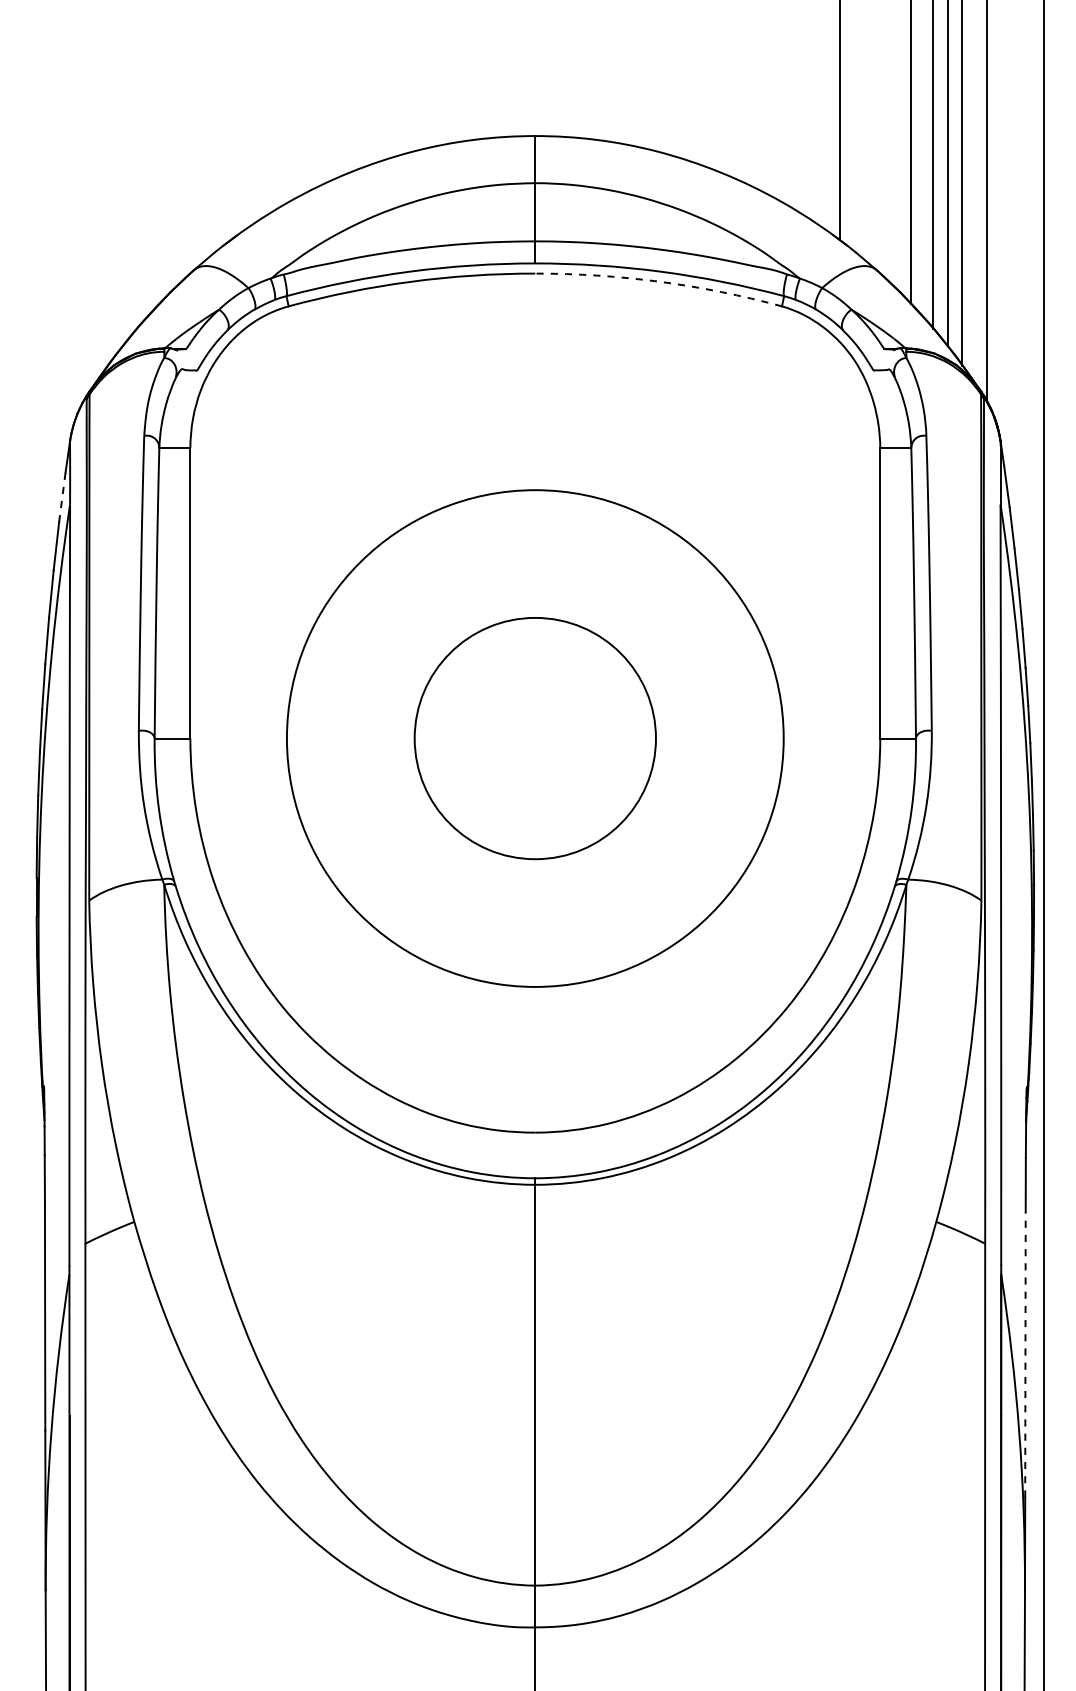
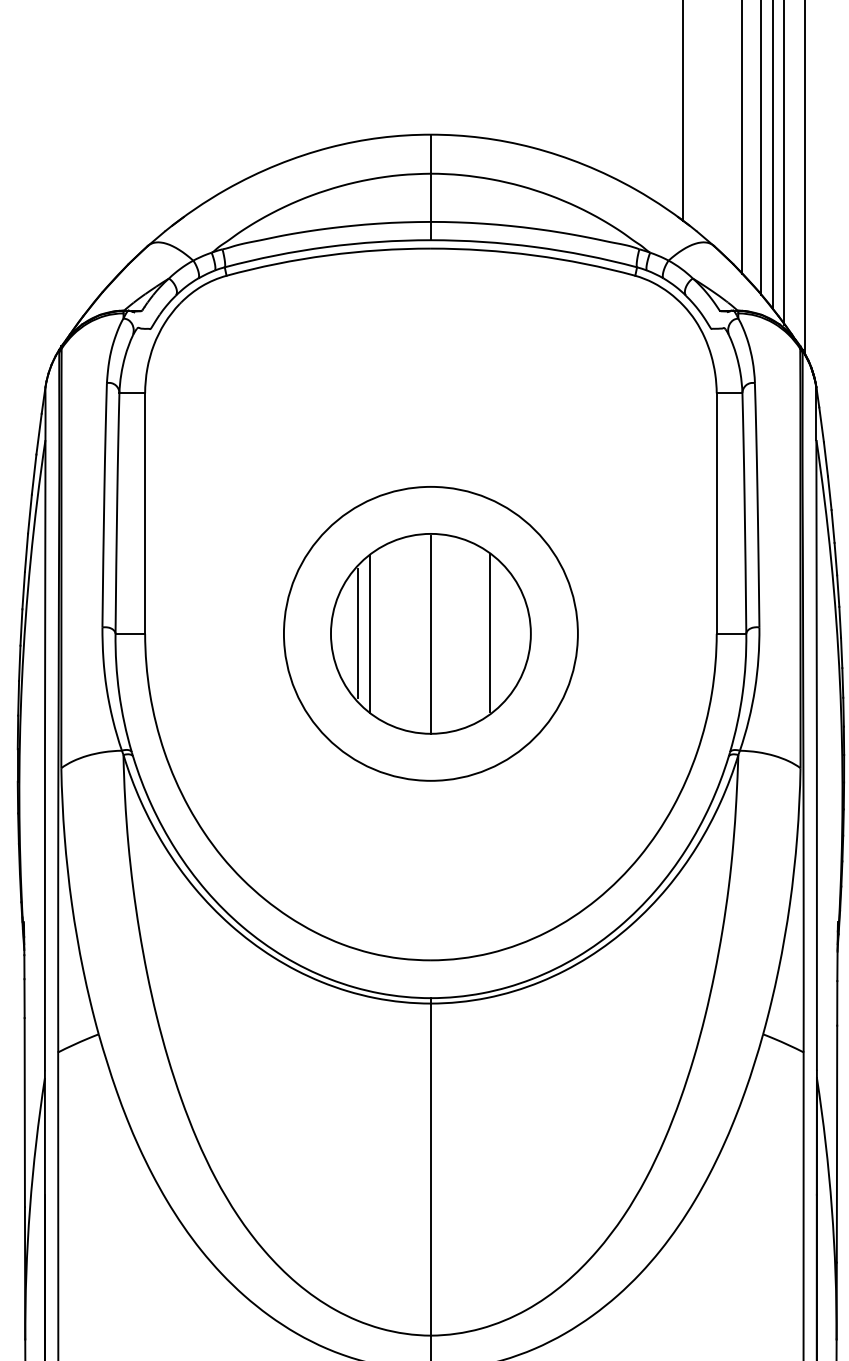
arc: (659, 281) -> (533, 255), dashed -> solid
line: (62, 497) -> (39, 434), dashed -> solid
line: (606, 736) -> (489, 632), added
line: (447, 737) -> (358, 632), added
line: (461, 738) -> (369, 633), added
circle: (534, 738) -> (430, 633), size x0.71
line: (535, 739) -> (431, 634), added
line: (1025, 1354) -> (837, 1144), dashed -> solid

